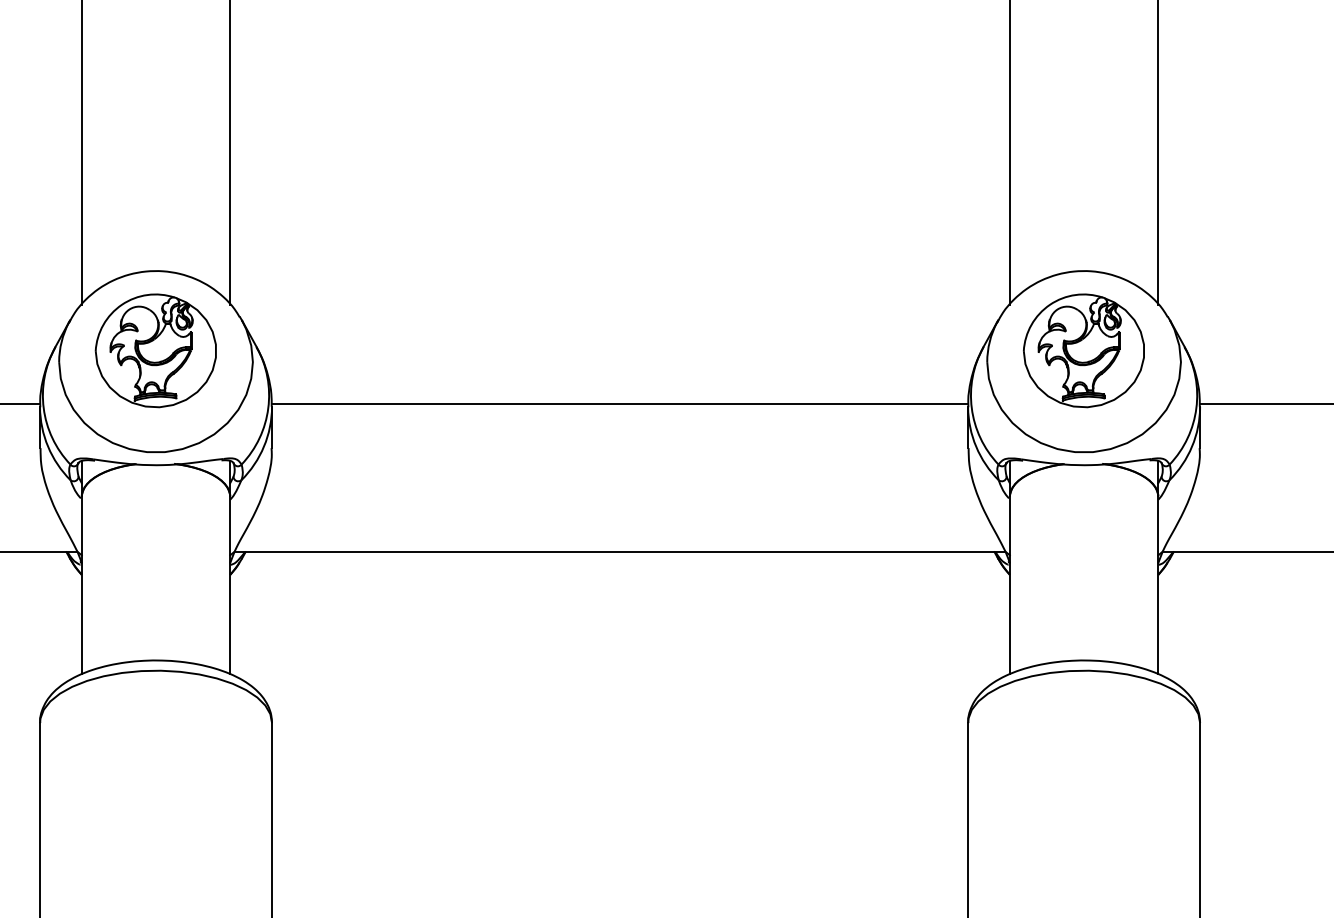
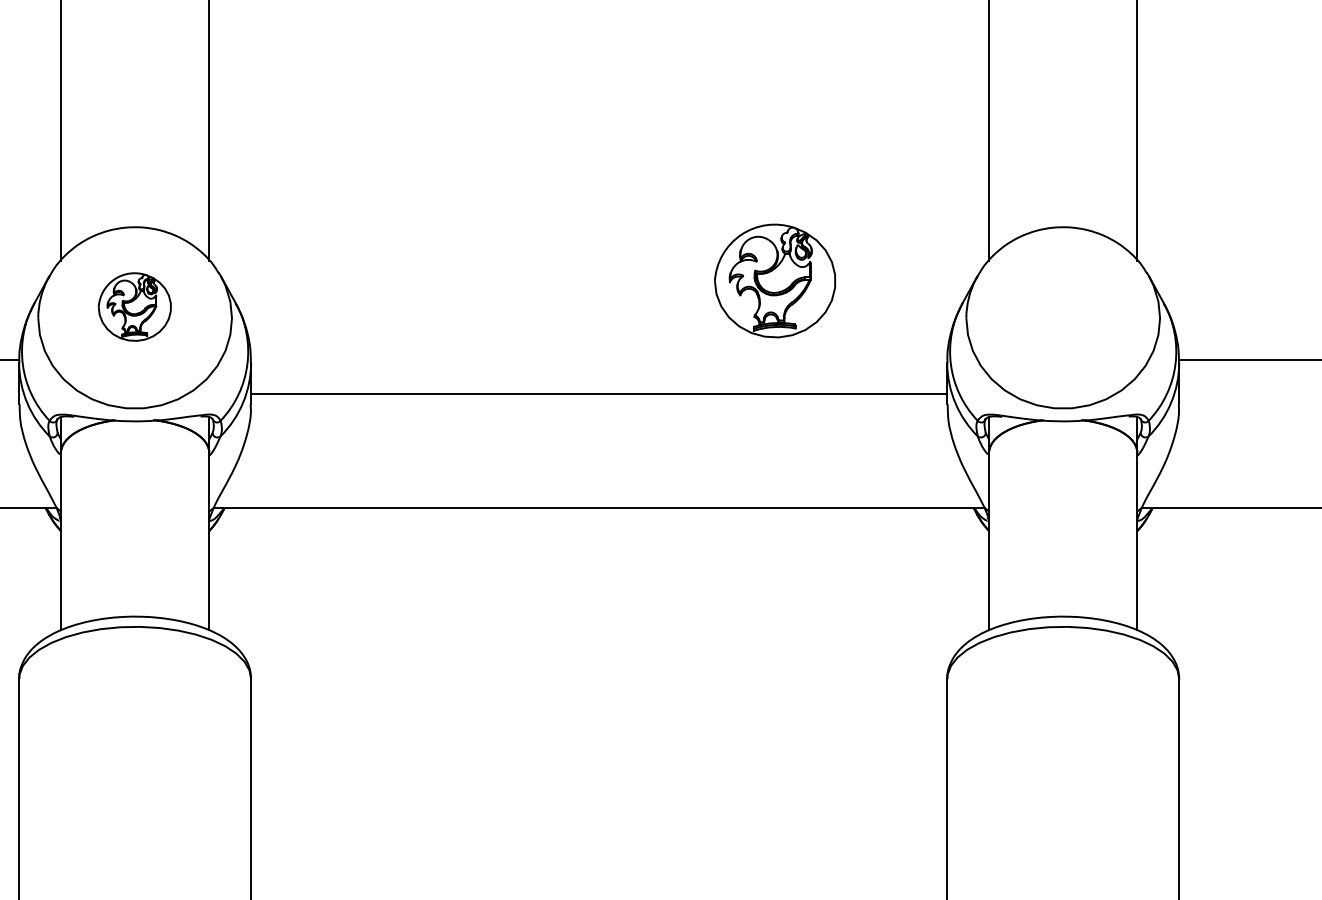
part: (155, 350) -> (134, 306), size x0.6
part: (1083, 350) -> (774, 280), moved
line: (619, 403) -> (598, 393), moved

